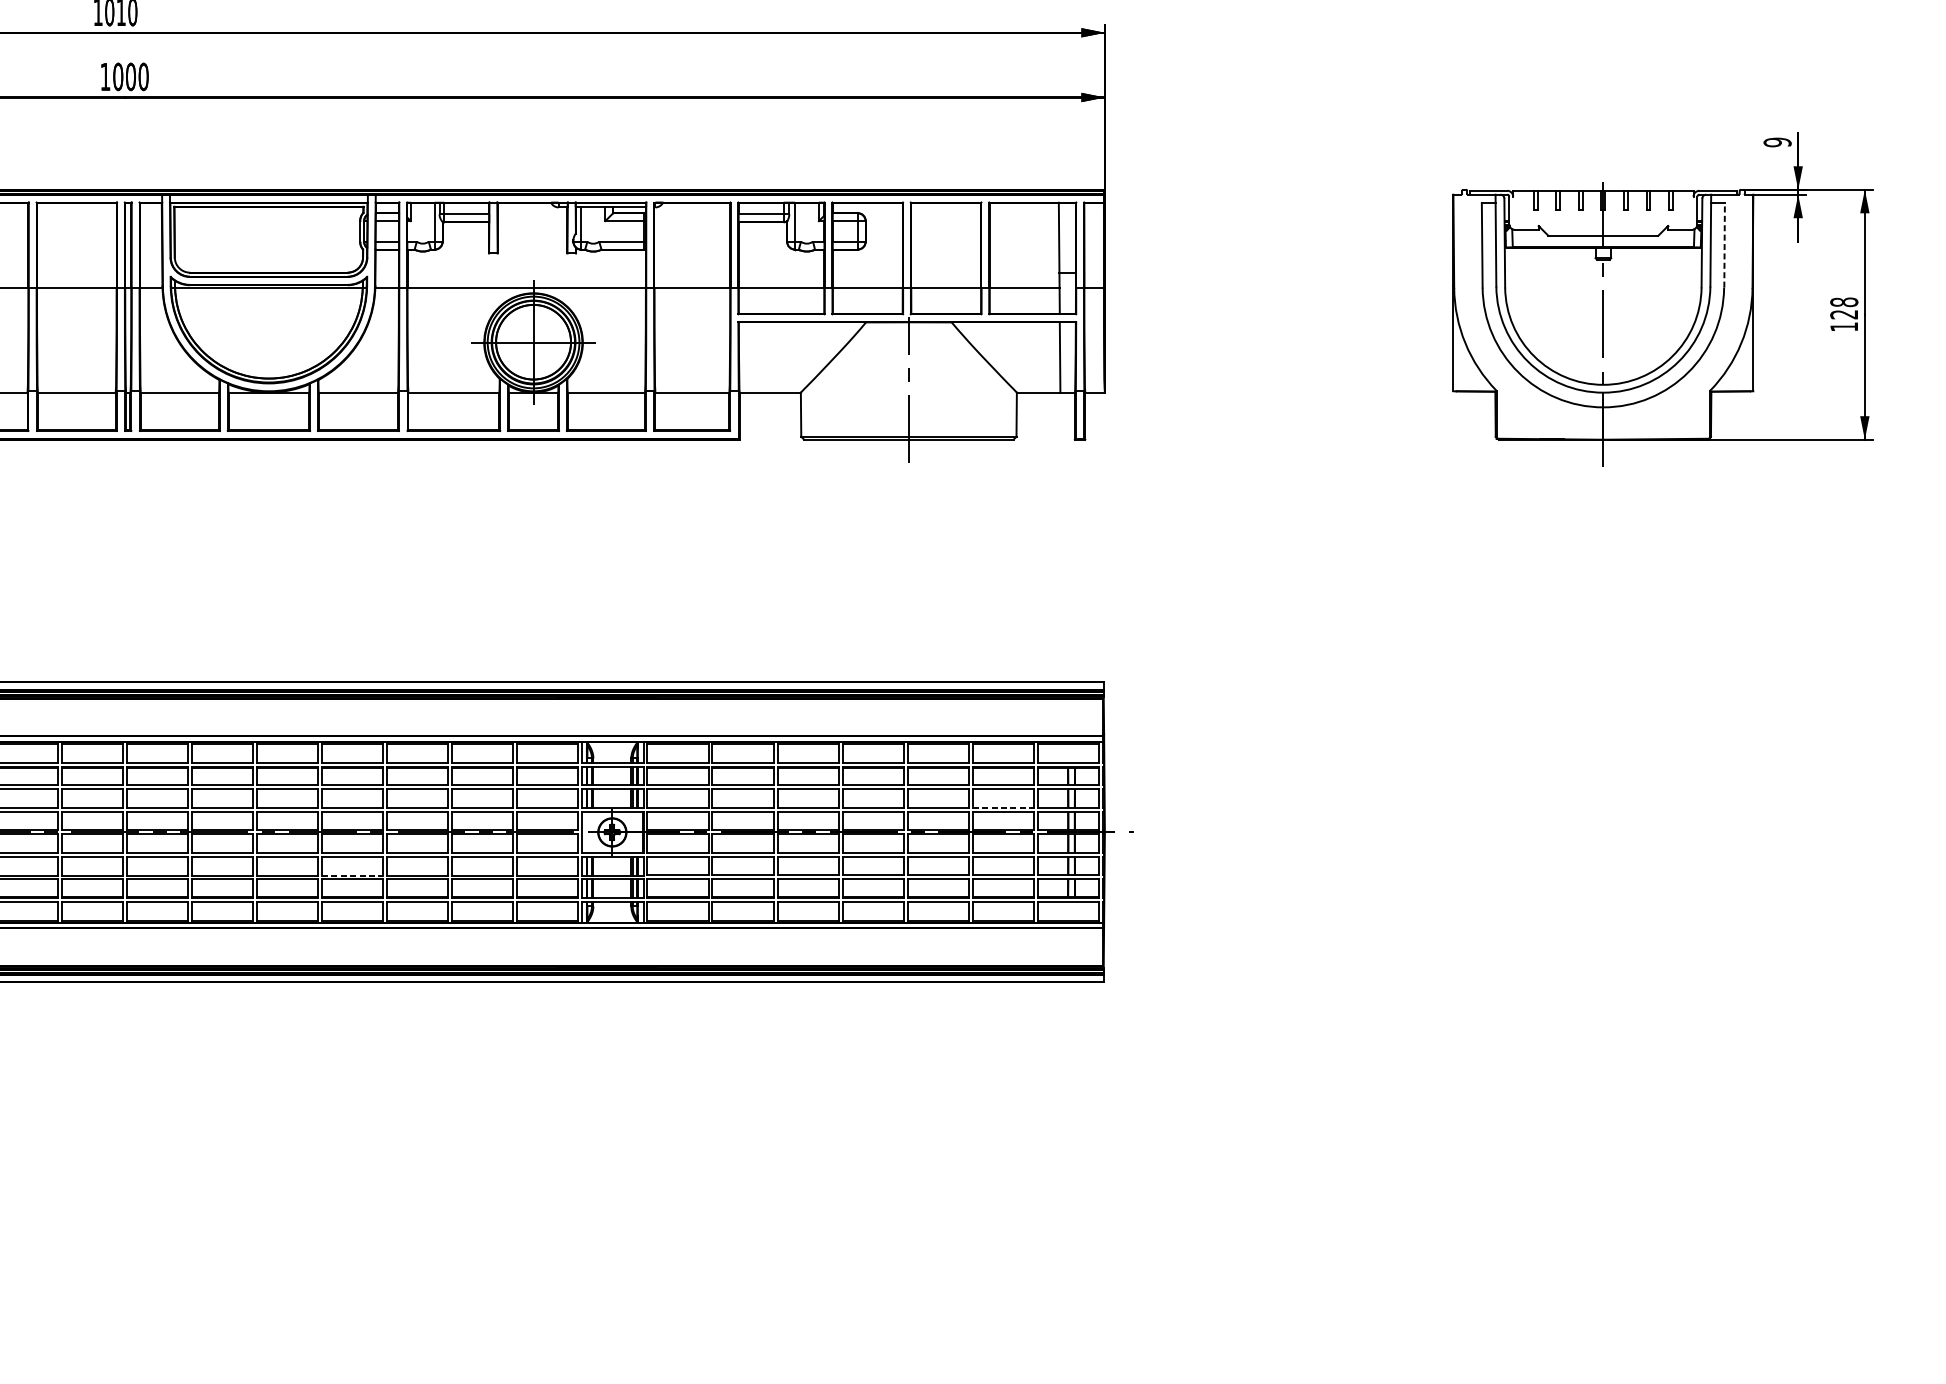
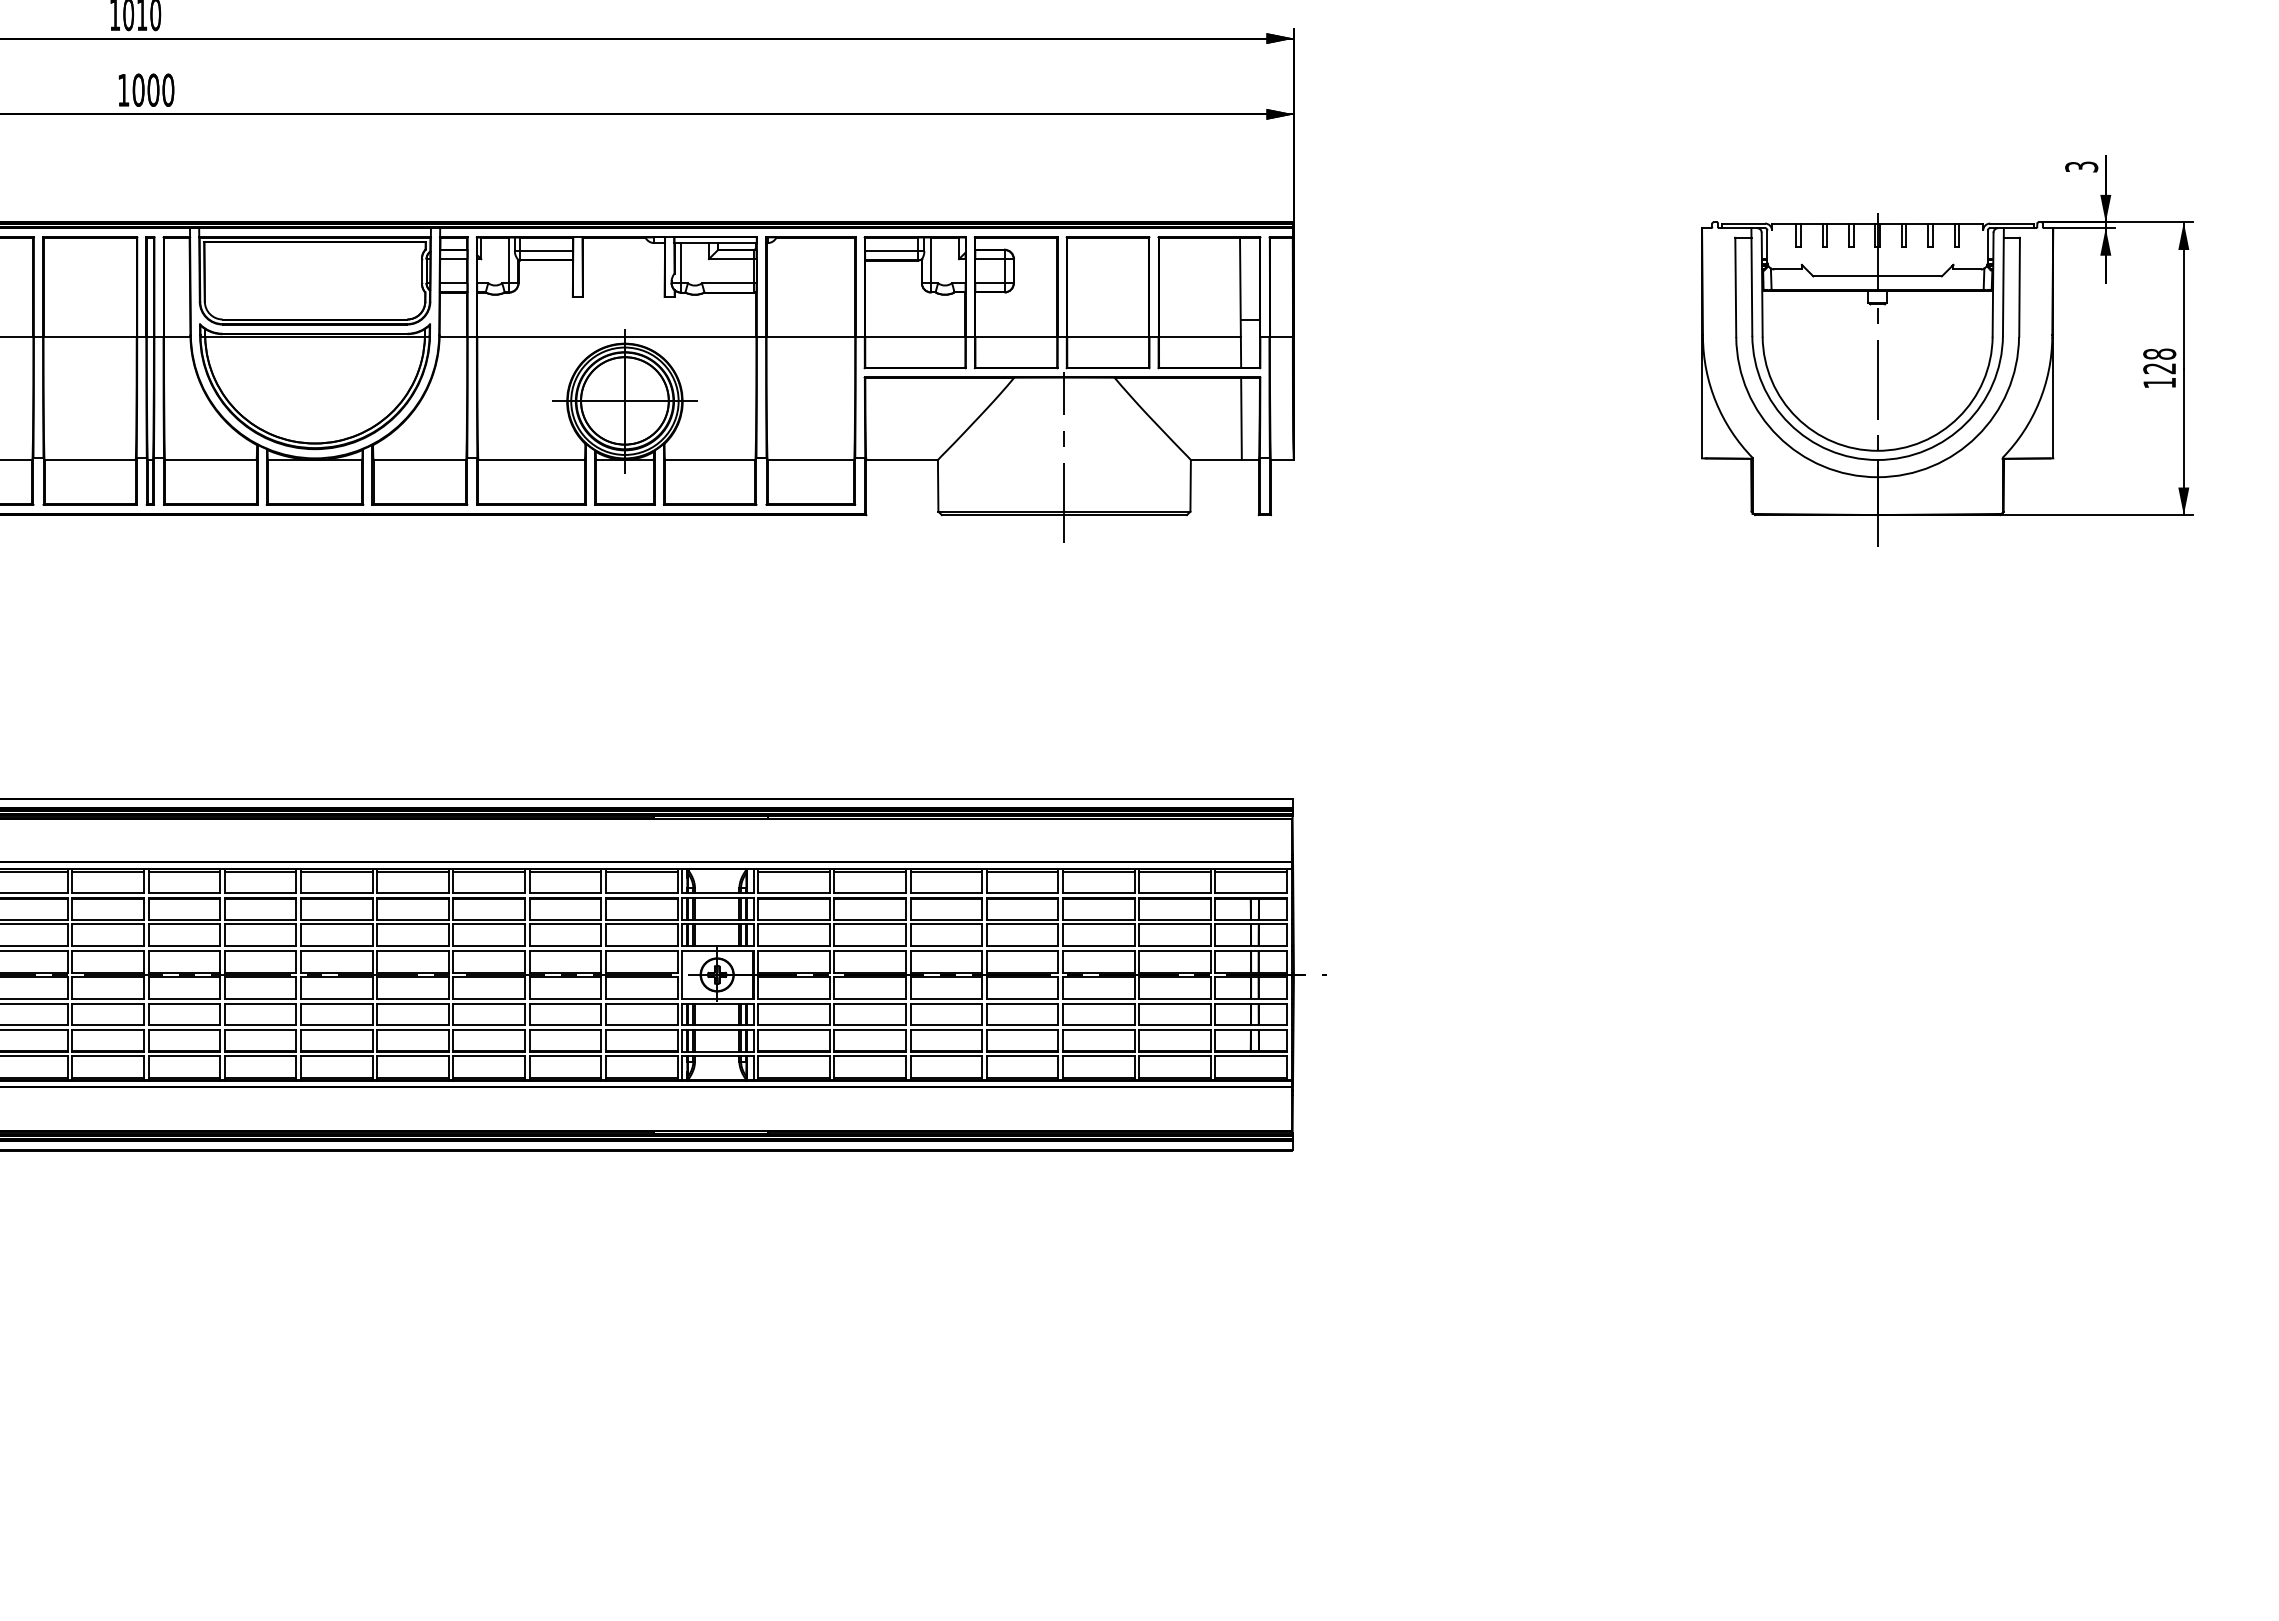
text: (1777, 142) -> (2081, 166), 9 -> 3
line: (1724, 245) -> (2019, 287), dashed -> solid
line: (1003, 808) -> (1175, 946), dashed -> solid
line: (352, 875) -> (413, 1025), dashed -> solid

